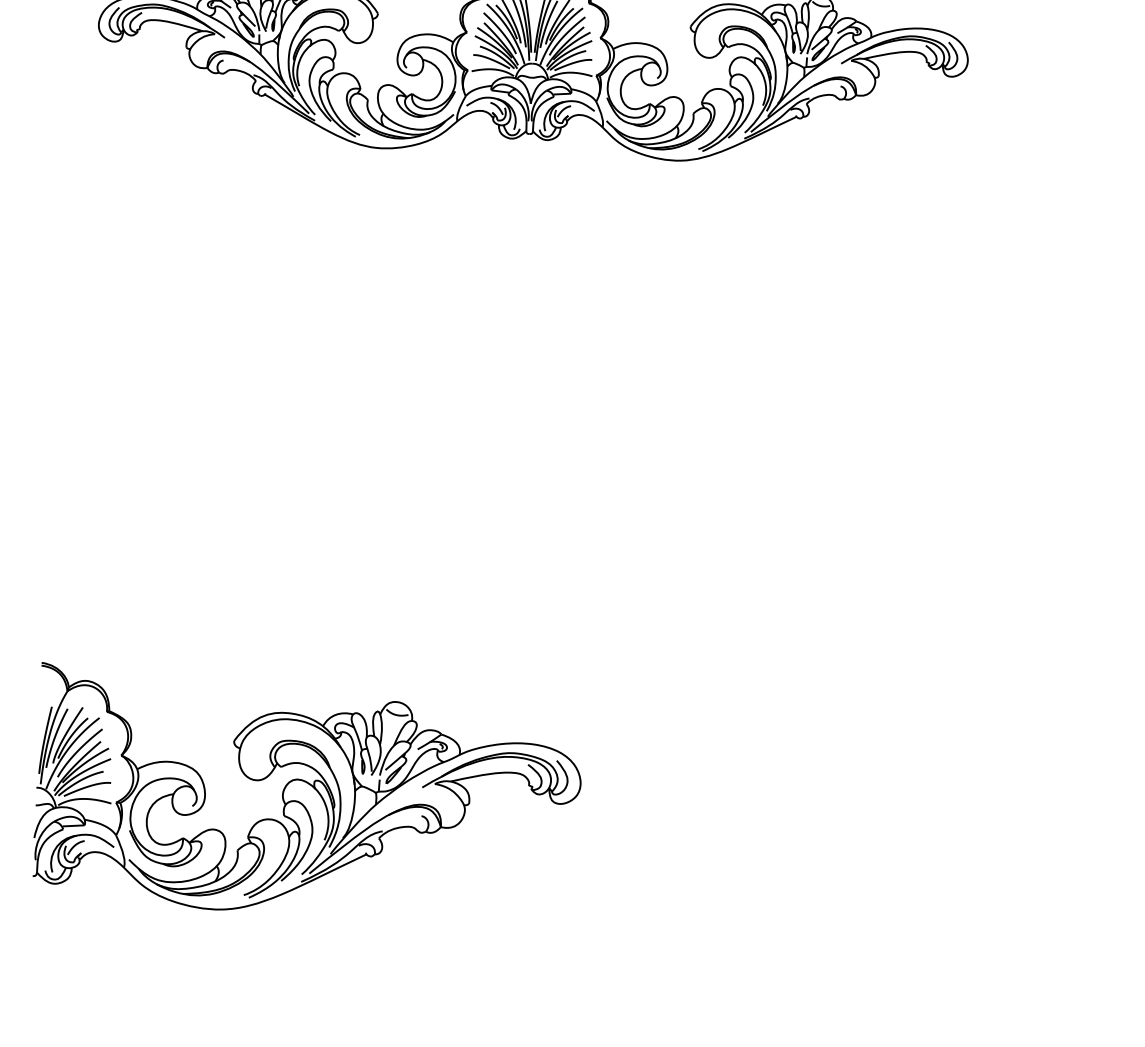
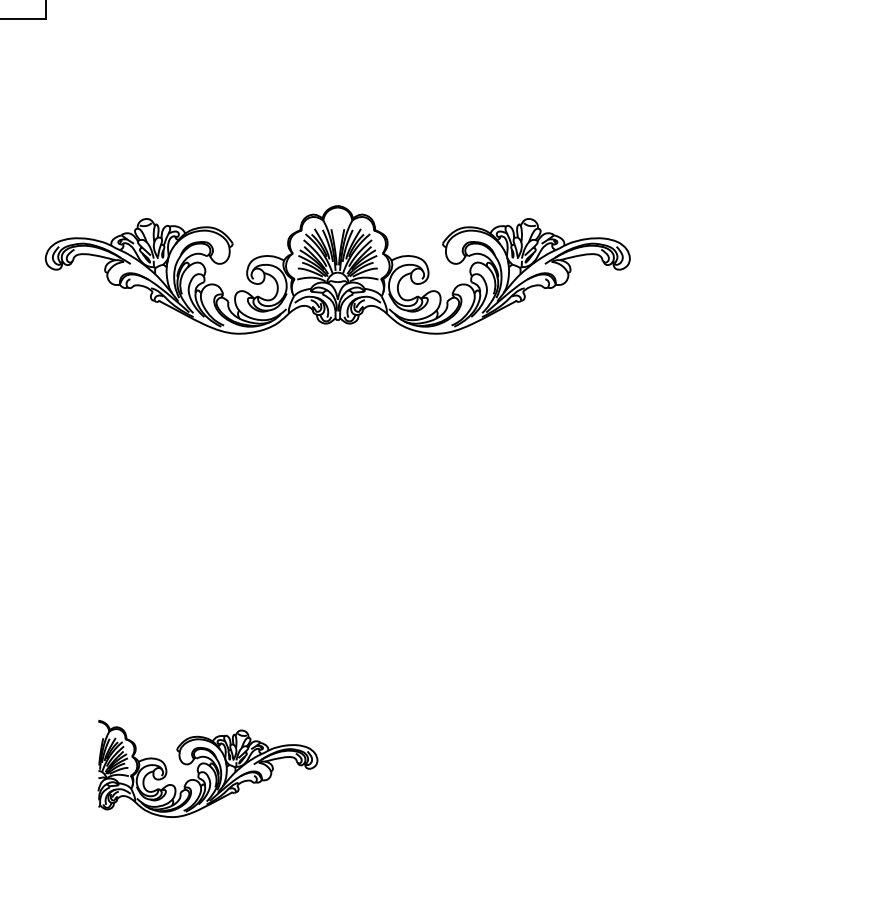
part: (307, 793) -> (207, 768), size x0.6

